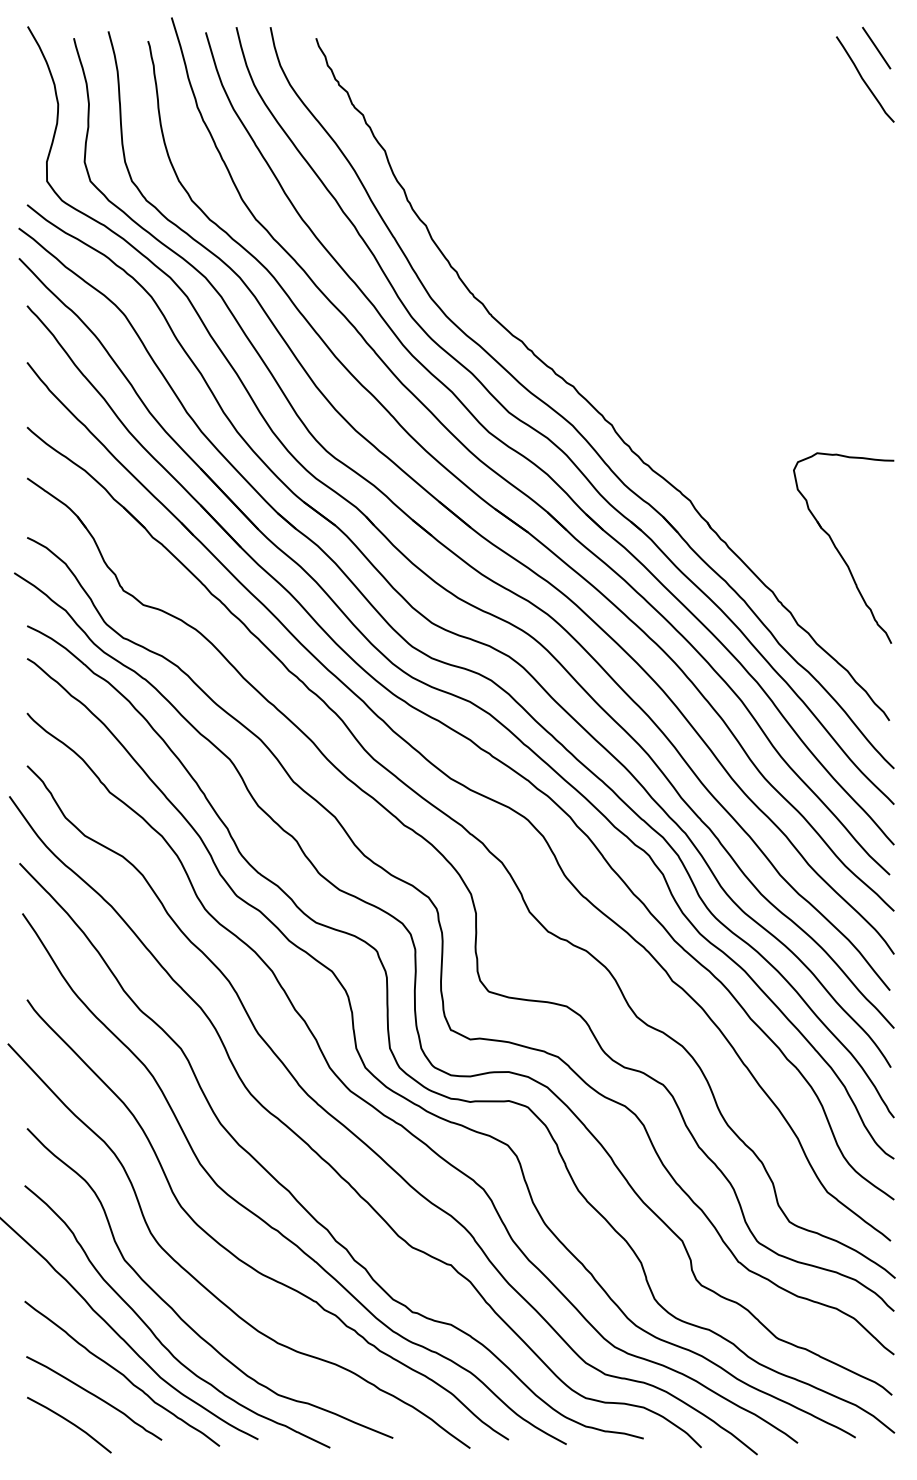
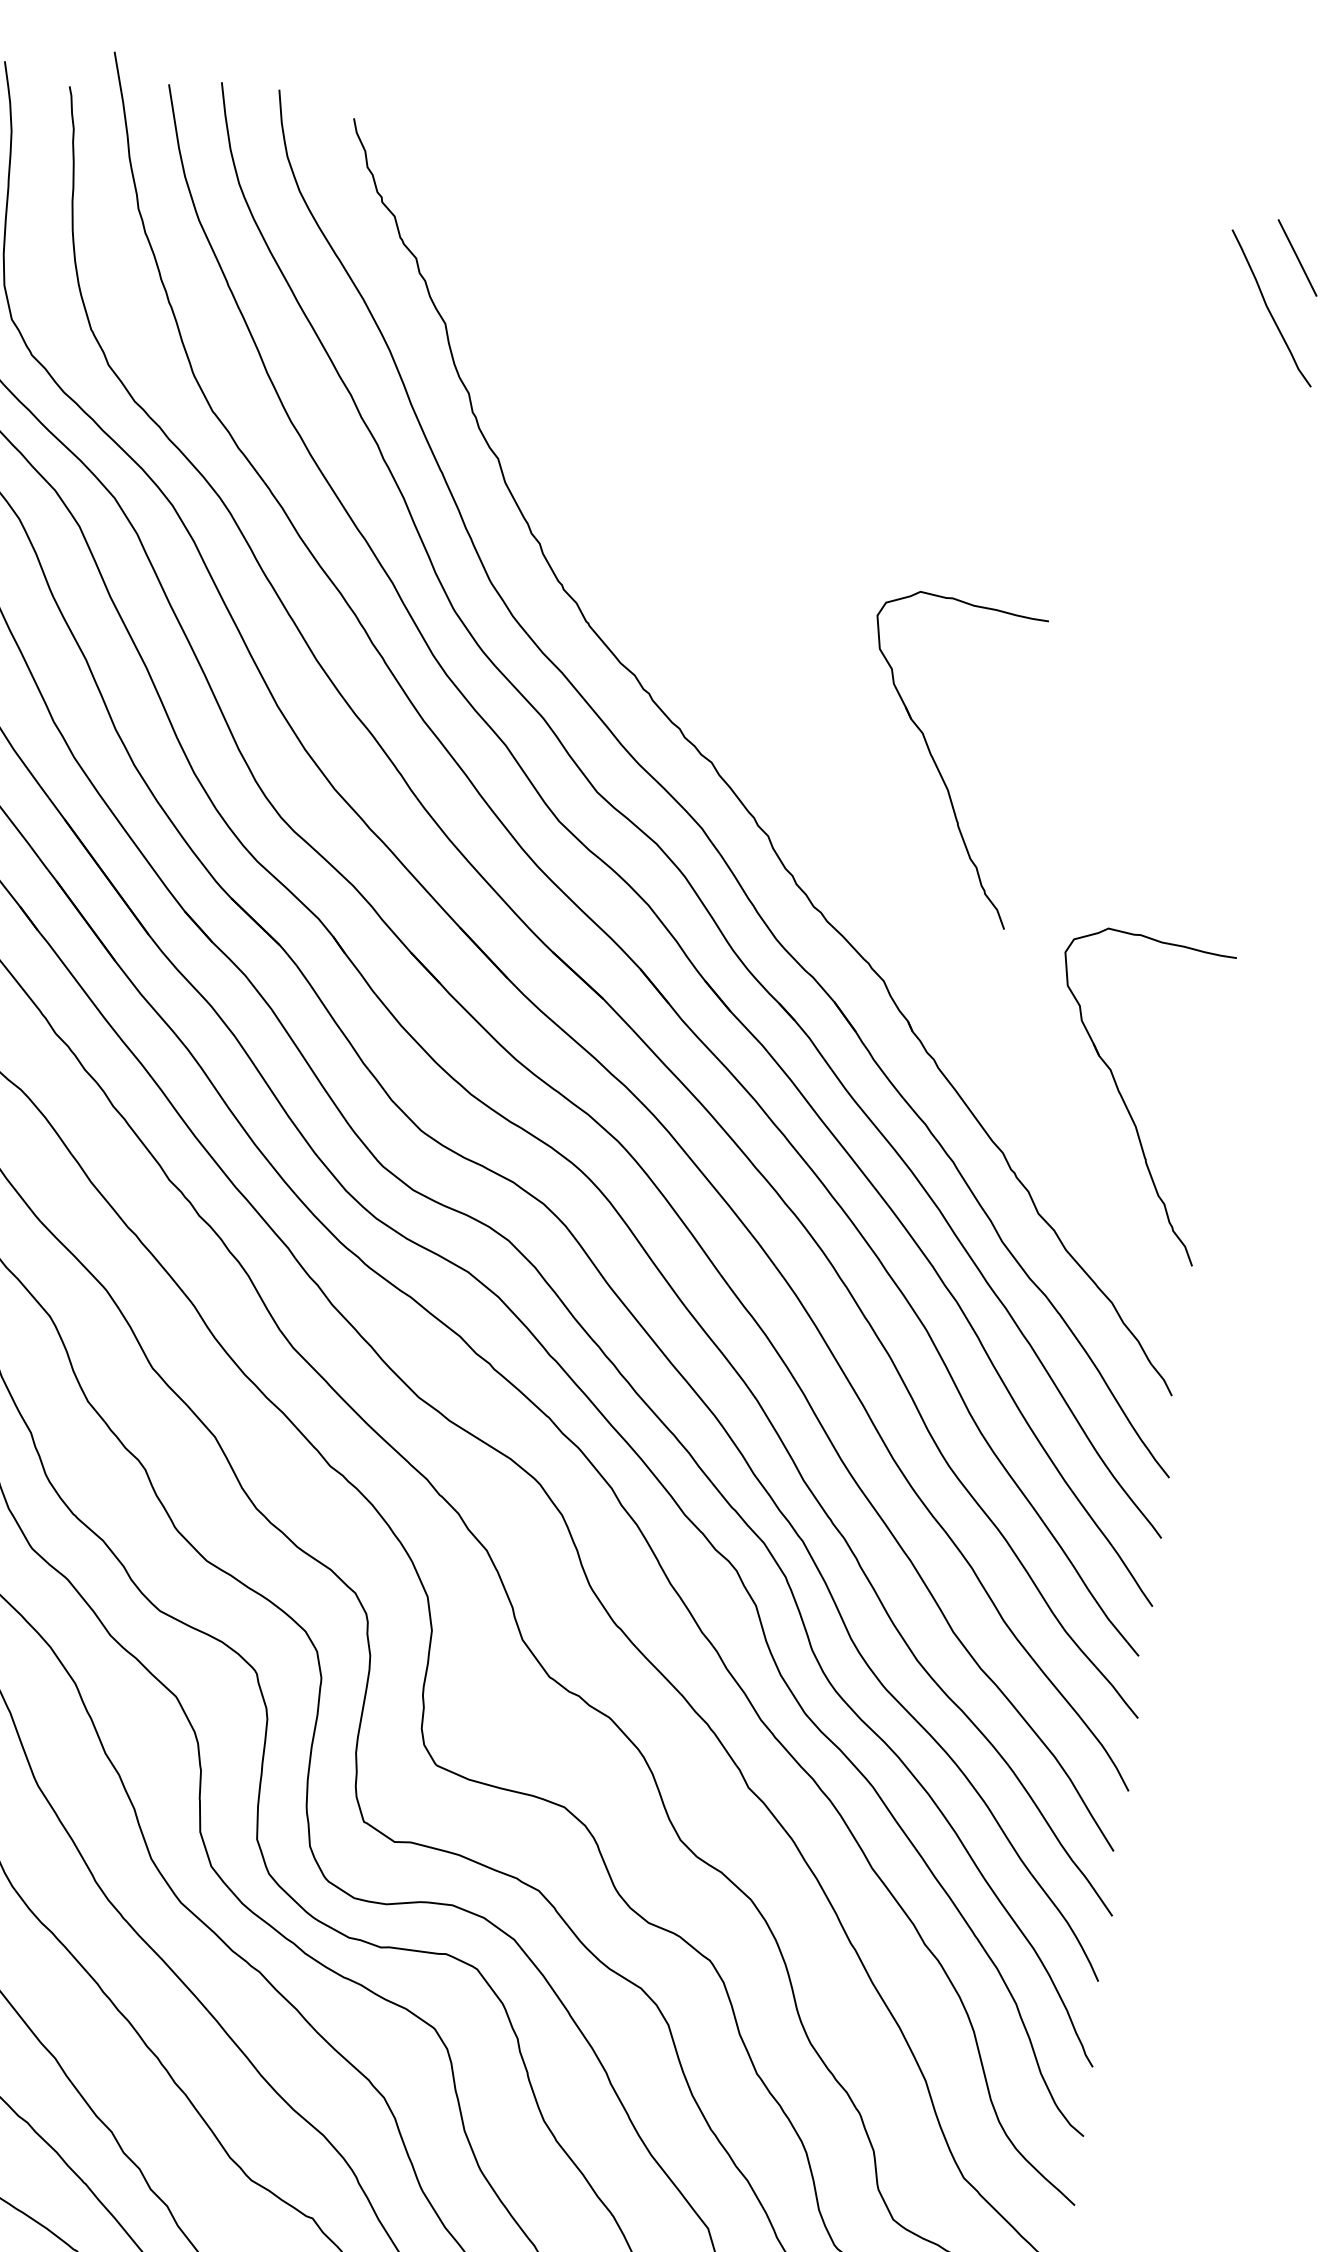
part: (708, 365) -> (944, 756), added

